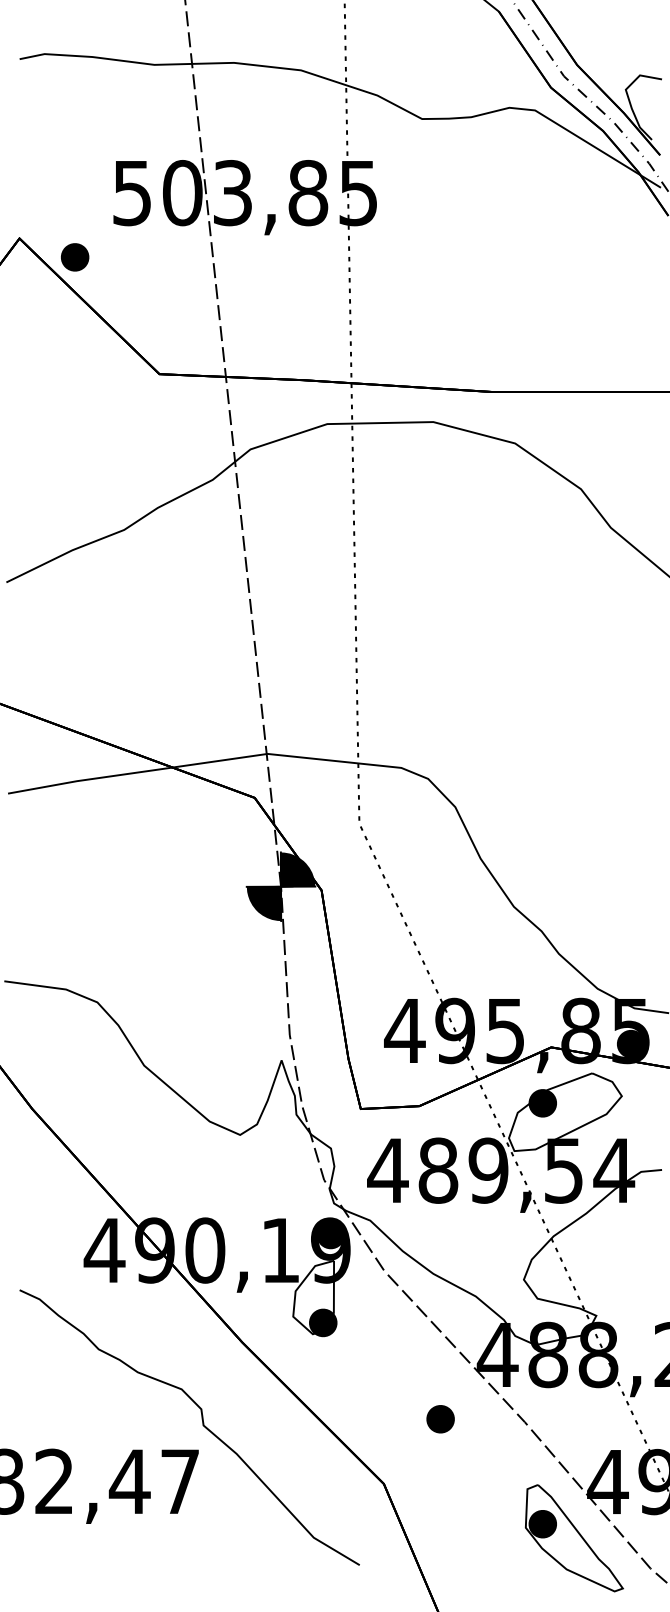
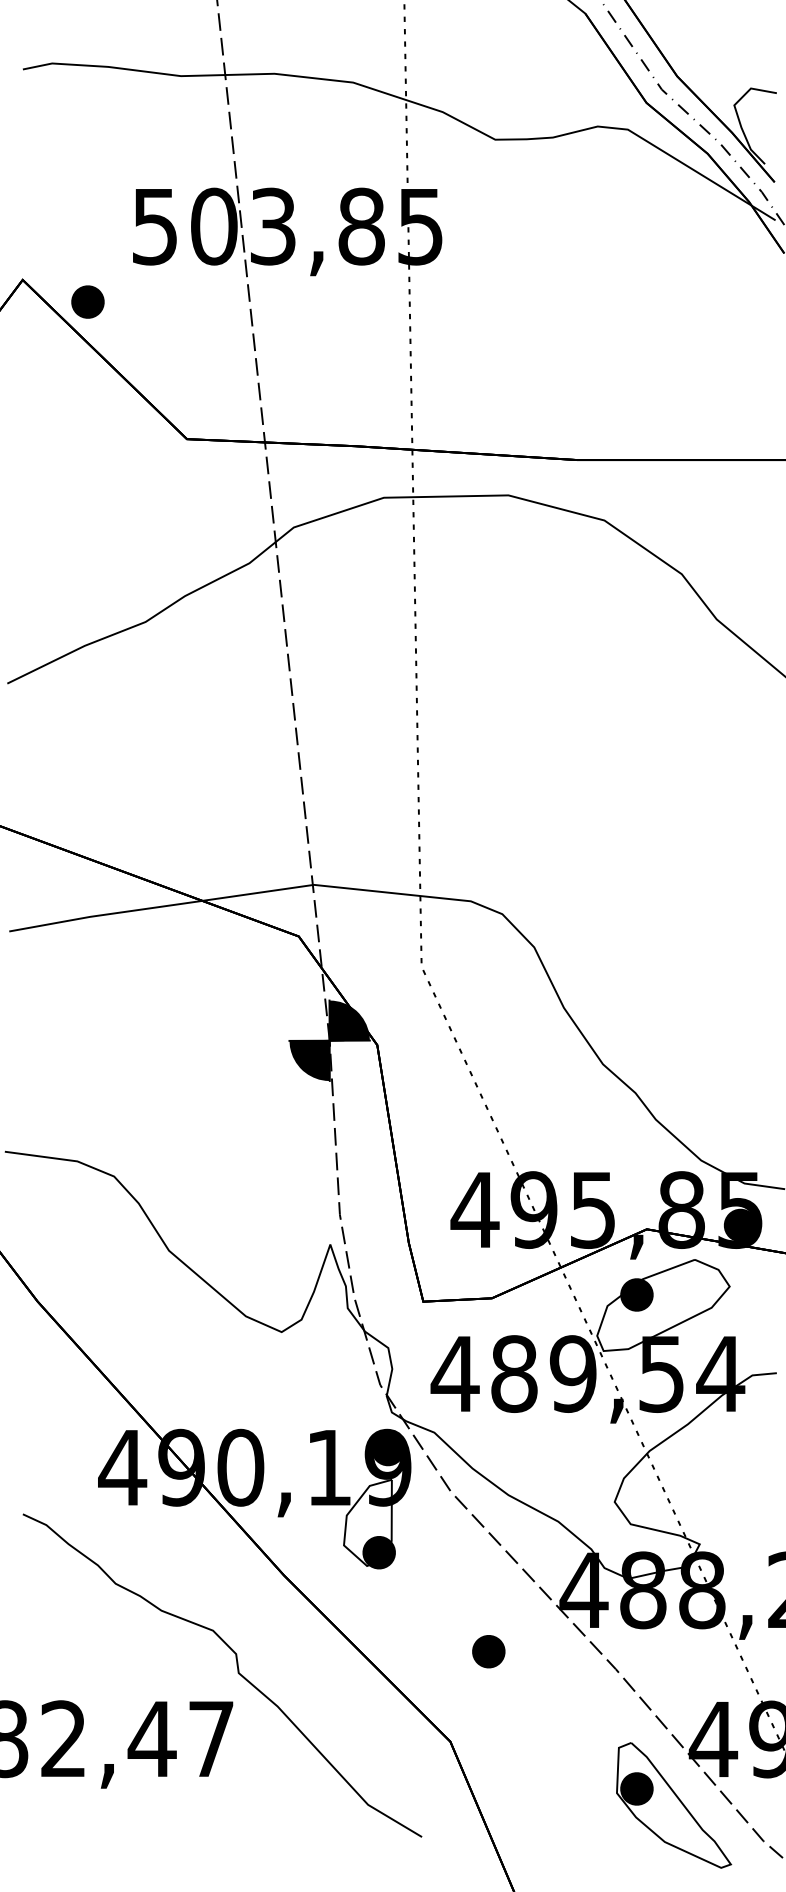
part: (440, 1419) -> (488, 1651), moved

